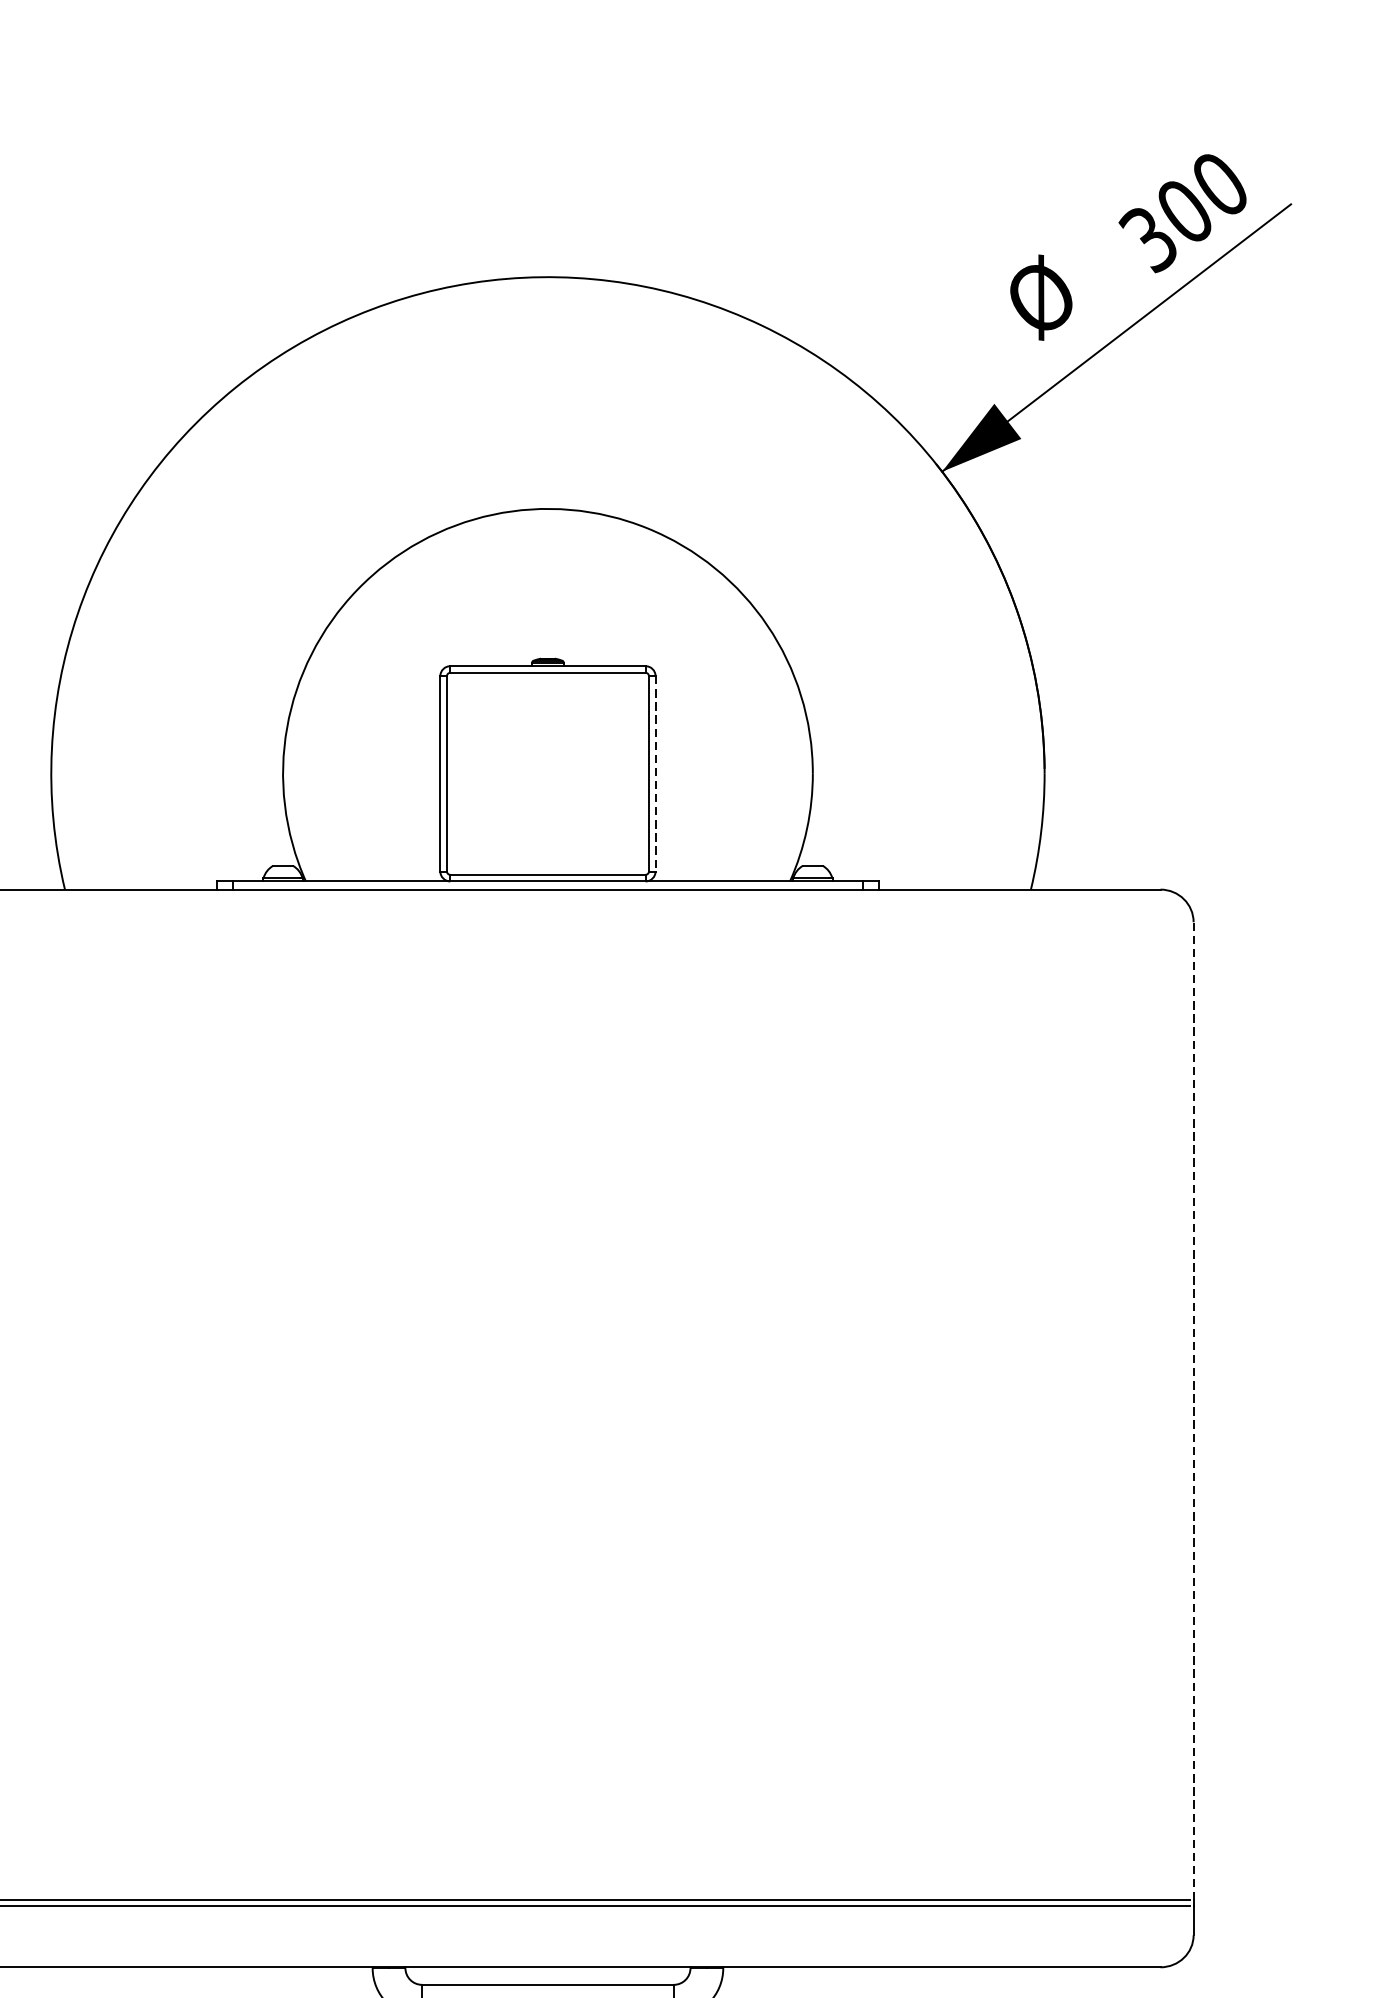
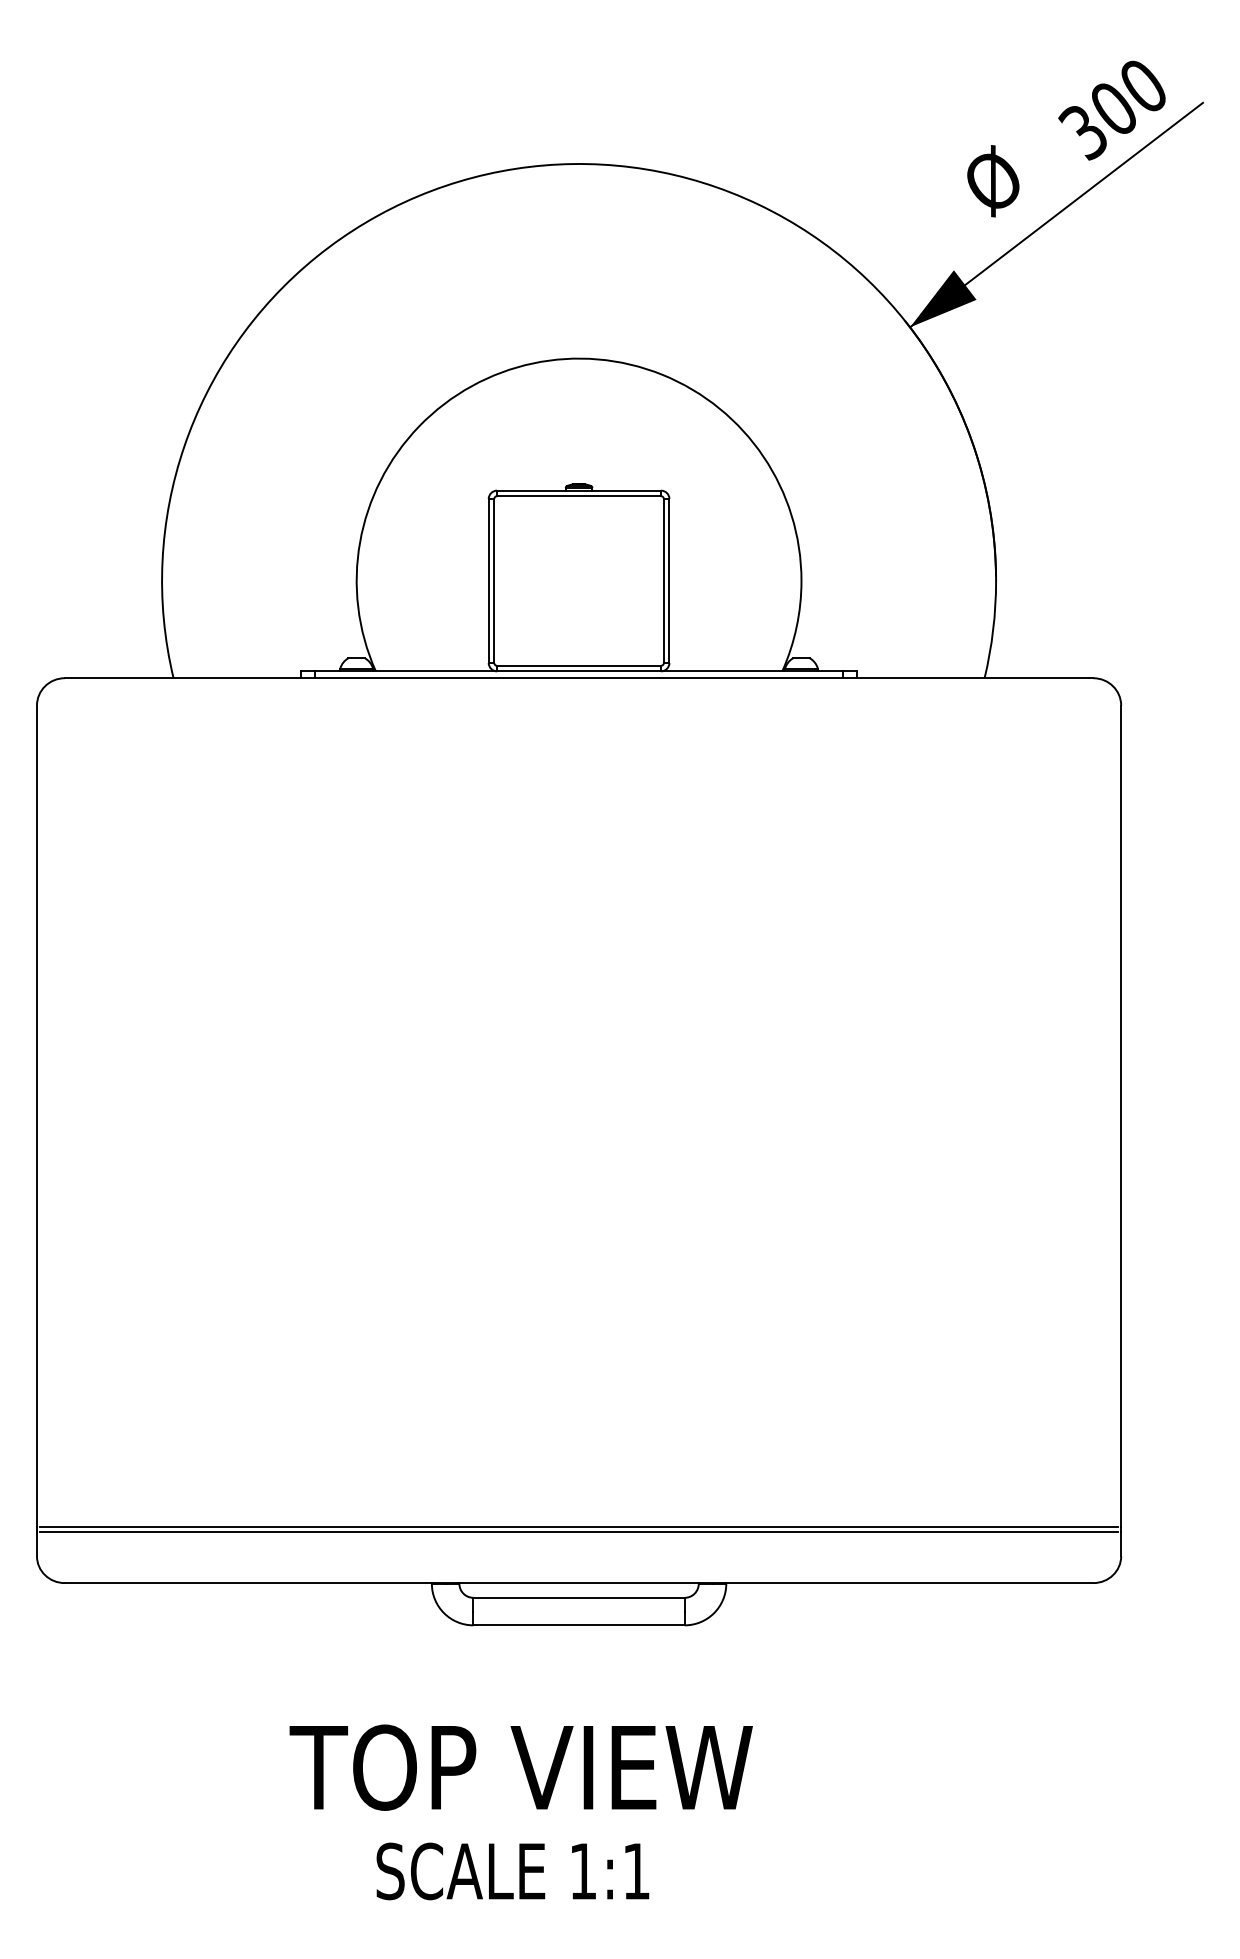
line: (655, 774) -> (669, 581), dashed -> solid
line: (1193, 1411) -> (1121, 1116), dashed -> solid

